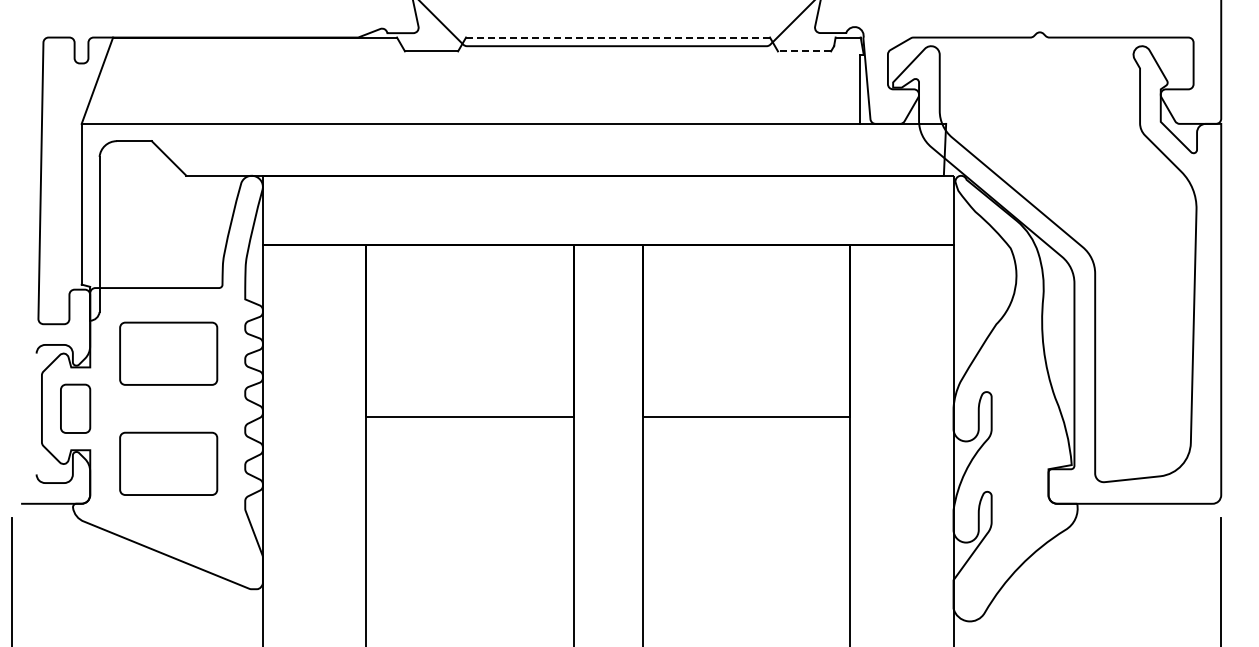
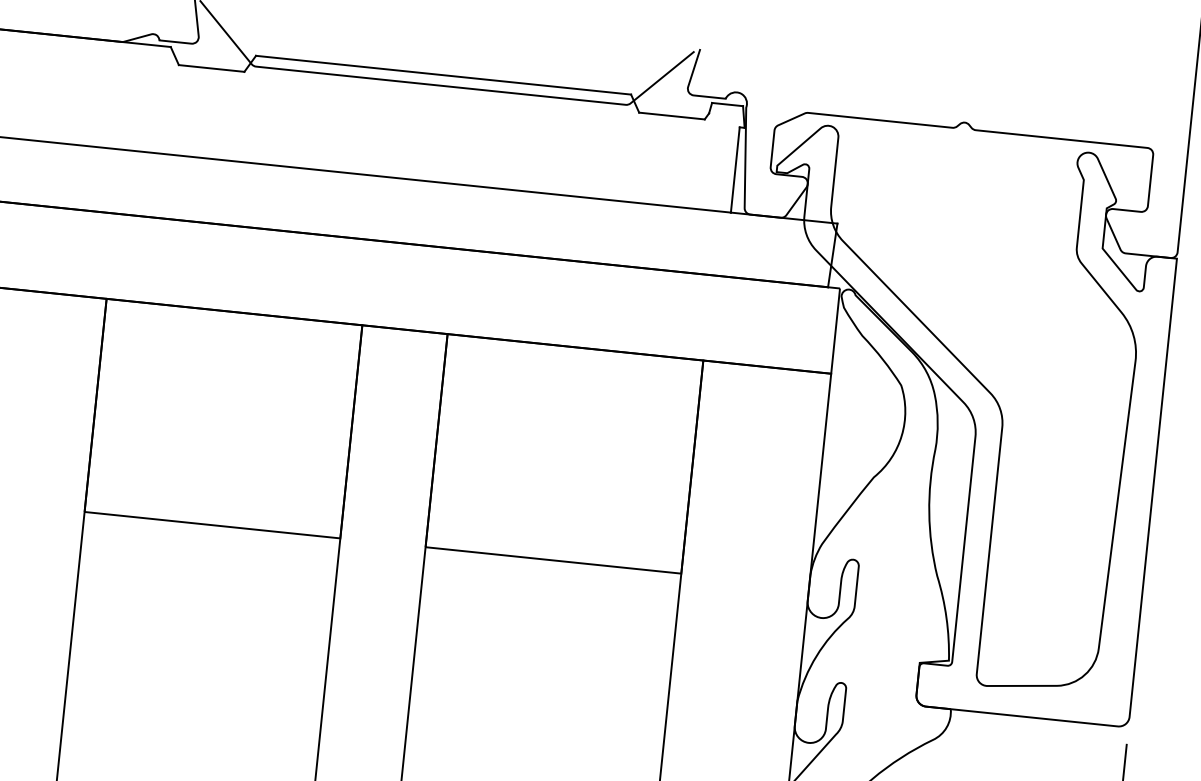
line: (618, 37) -> (444, 75), dashed -> solid
line: (804, 51) -> (671, 116), dashed -> solid

